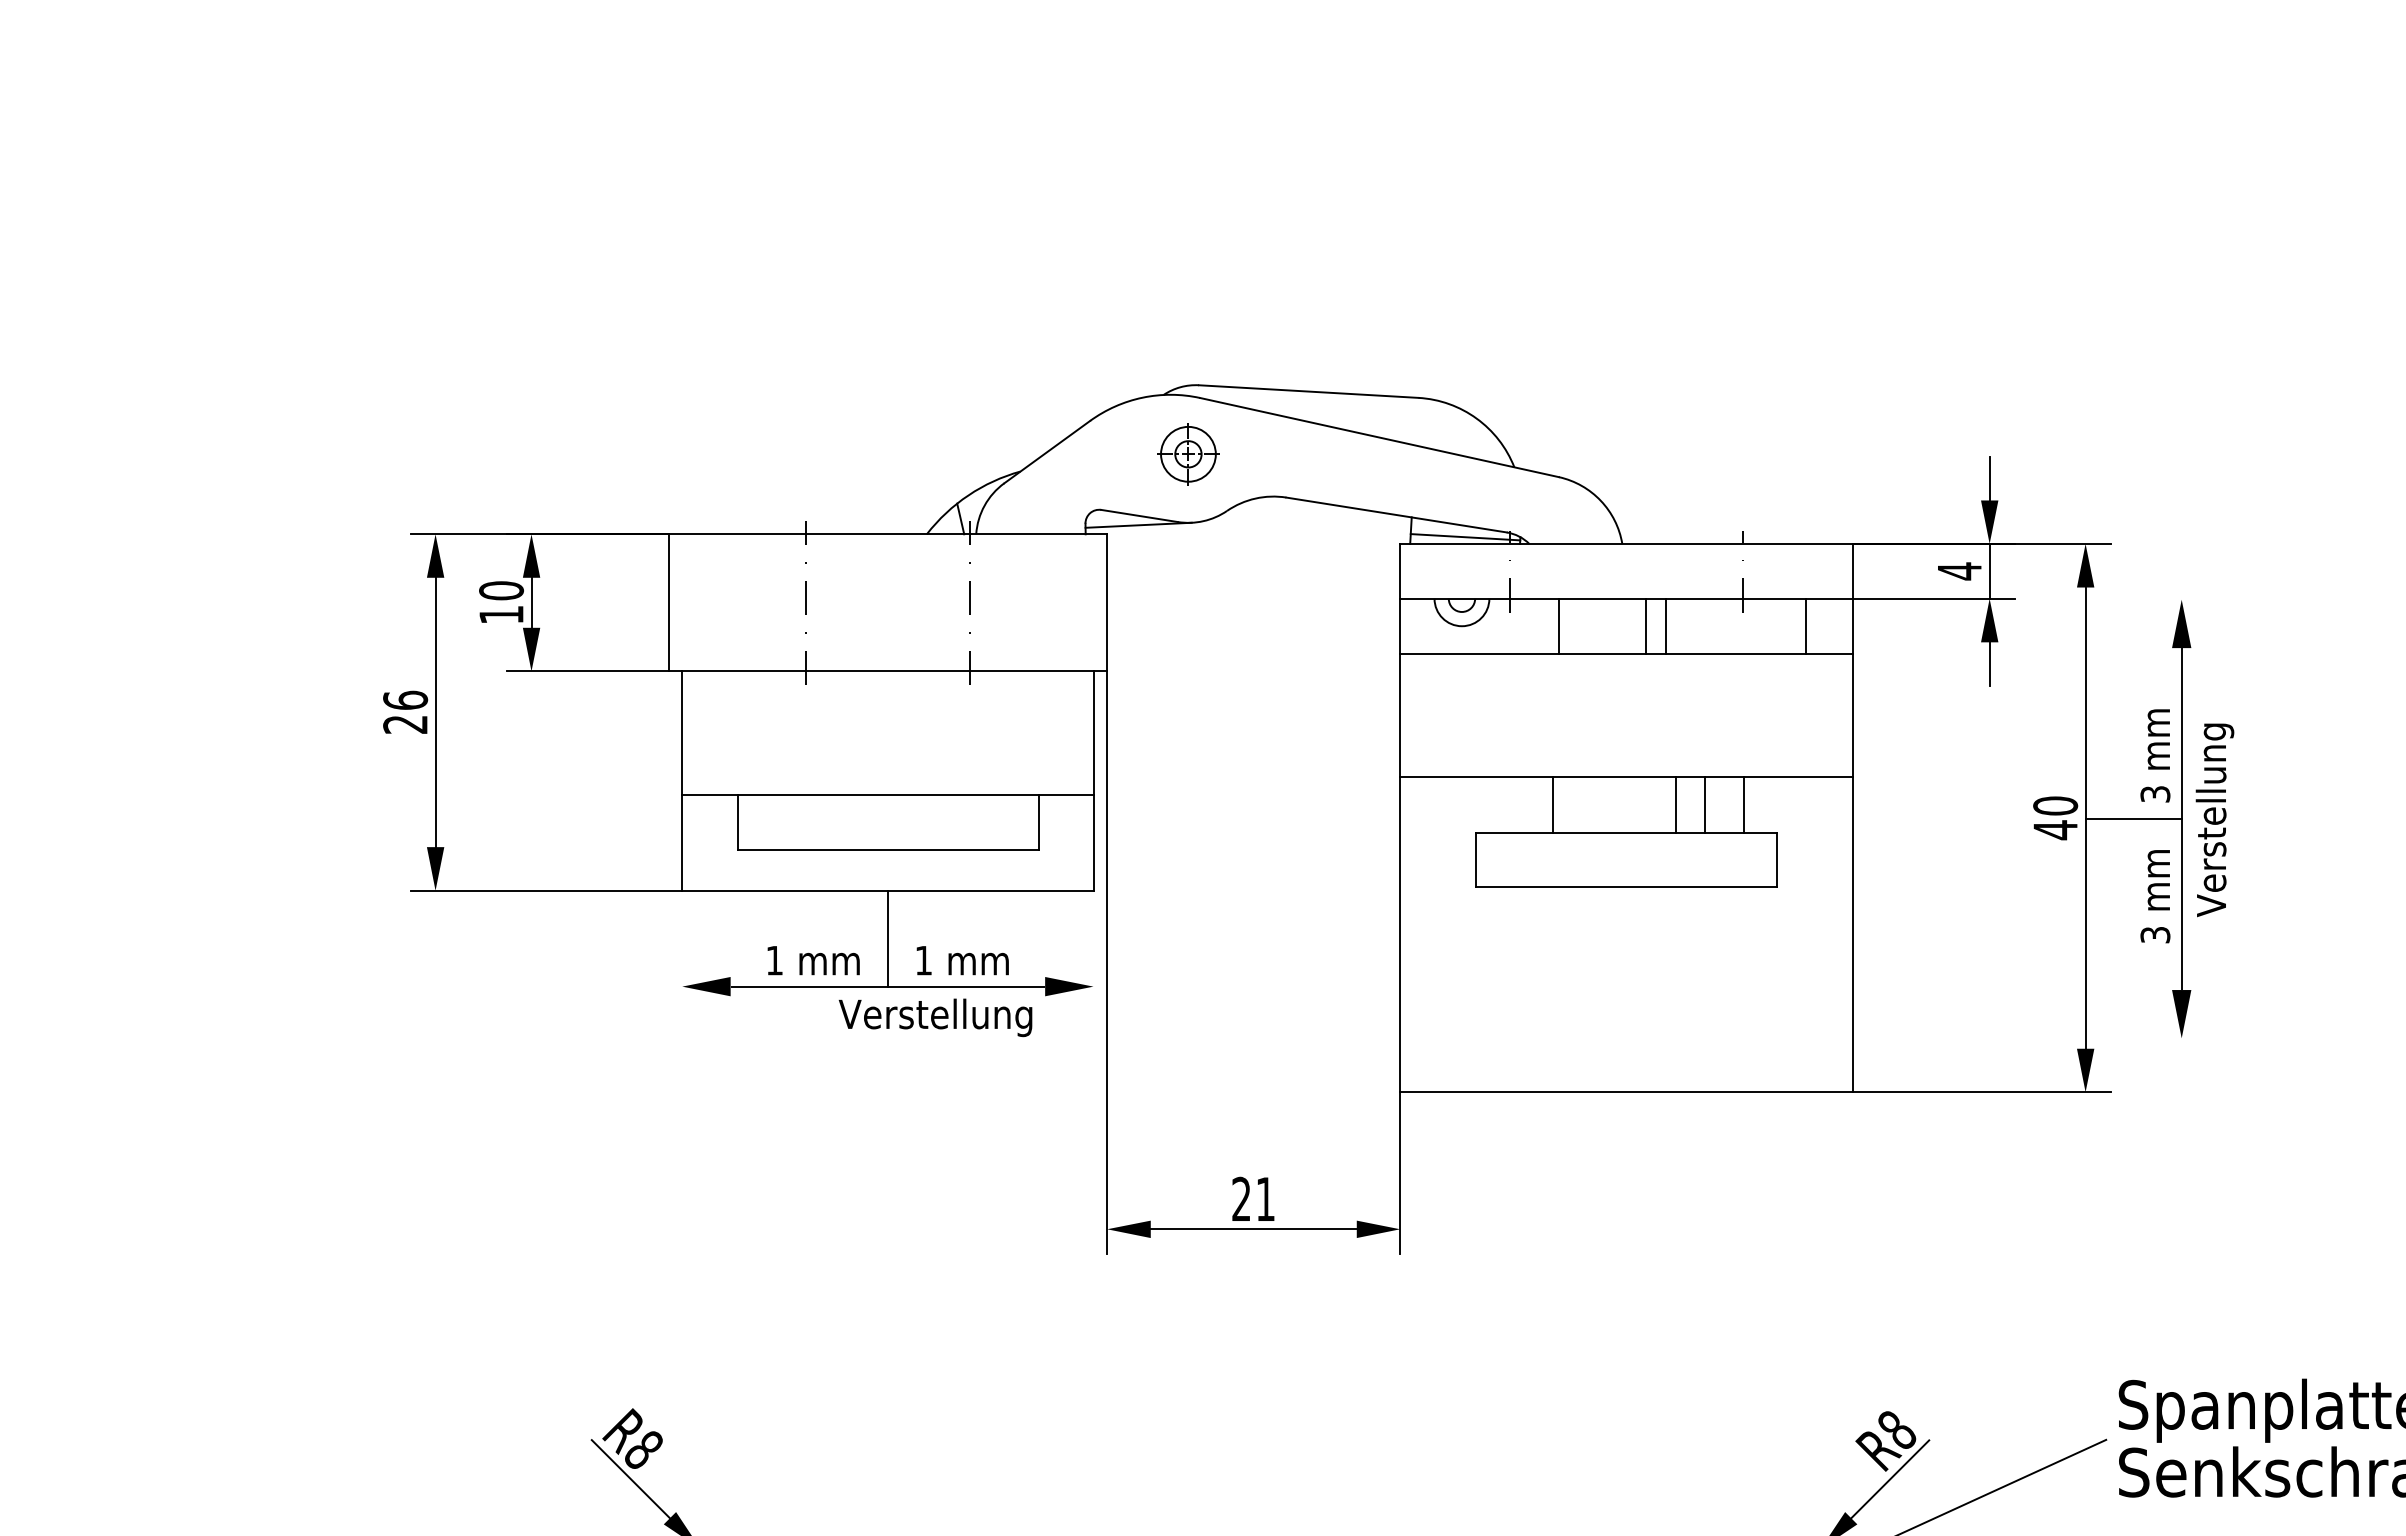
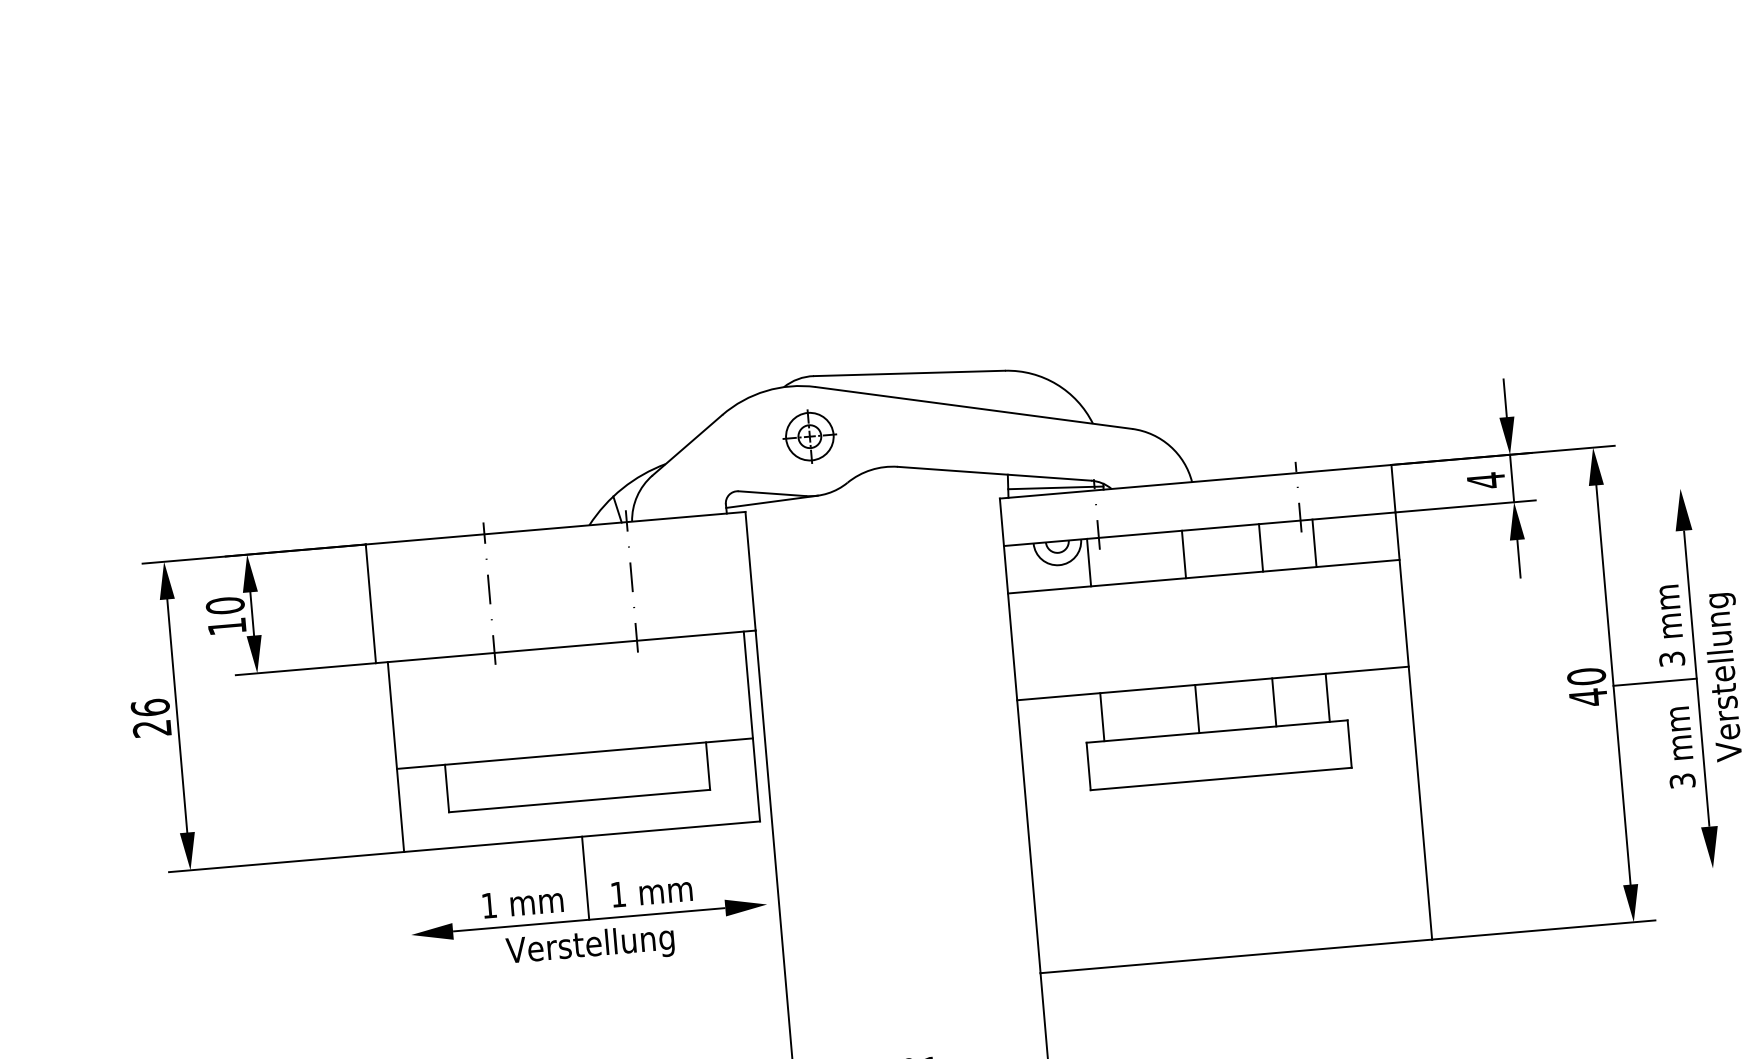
line: (1559, 625) -> (1089, 561), moved
line: (1645, 625) -> (1260, 547), moved
line: (1665, 625) -> (1183, 553), moved
line: (1805, 625) -> (1314, 542), moved
line: (1553, 804) -> (1102, 716), moved
line: (1675, 804) -> (1196, 708), moved
line: (1704, 804) -> (1327, 697), moved
line: (1743, 804) -> (1273, 702), moved
text: (935, 1017) -> (590, 946), moved

